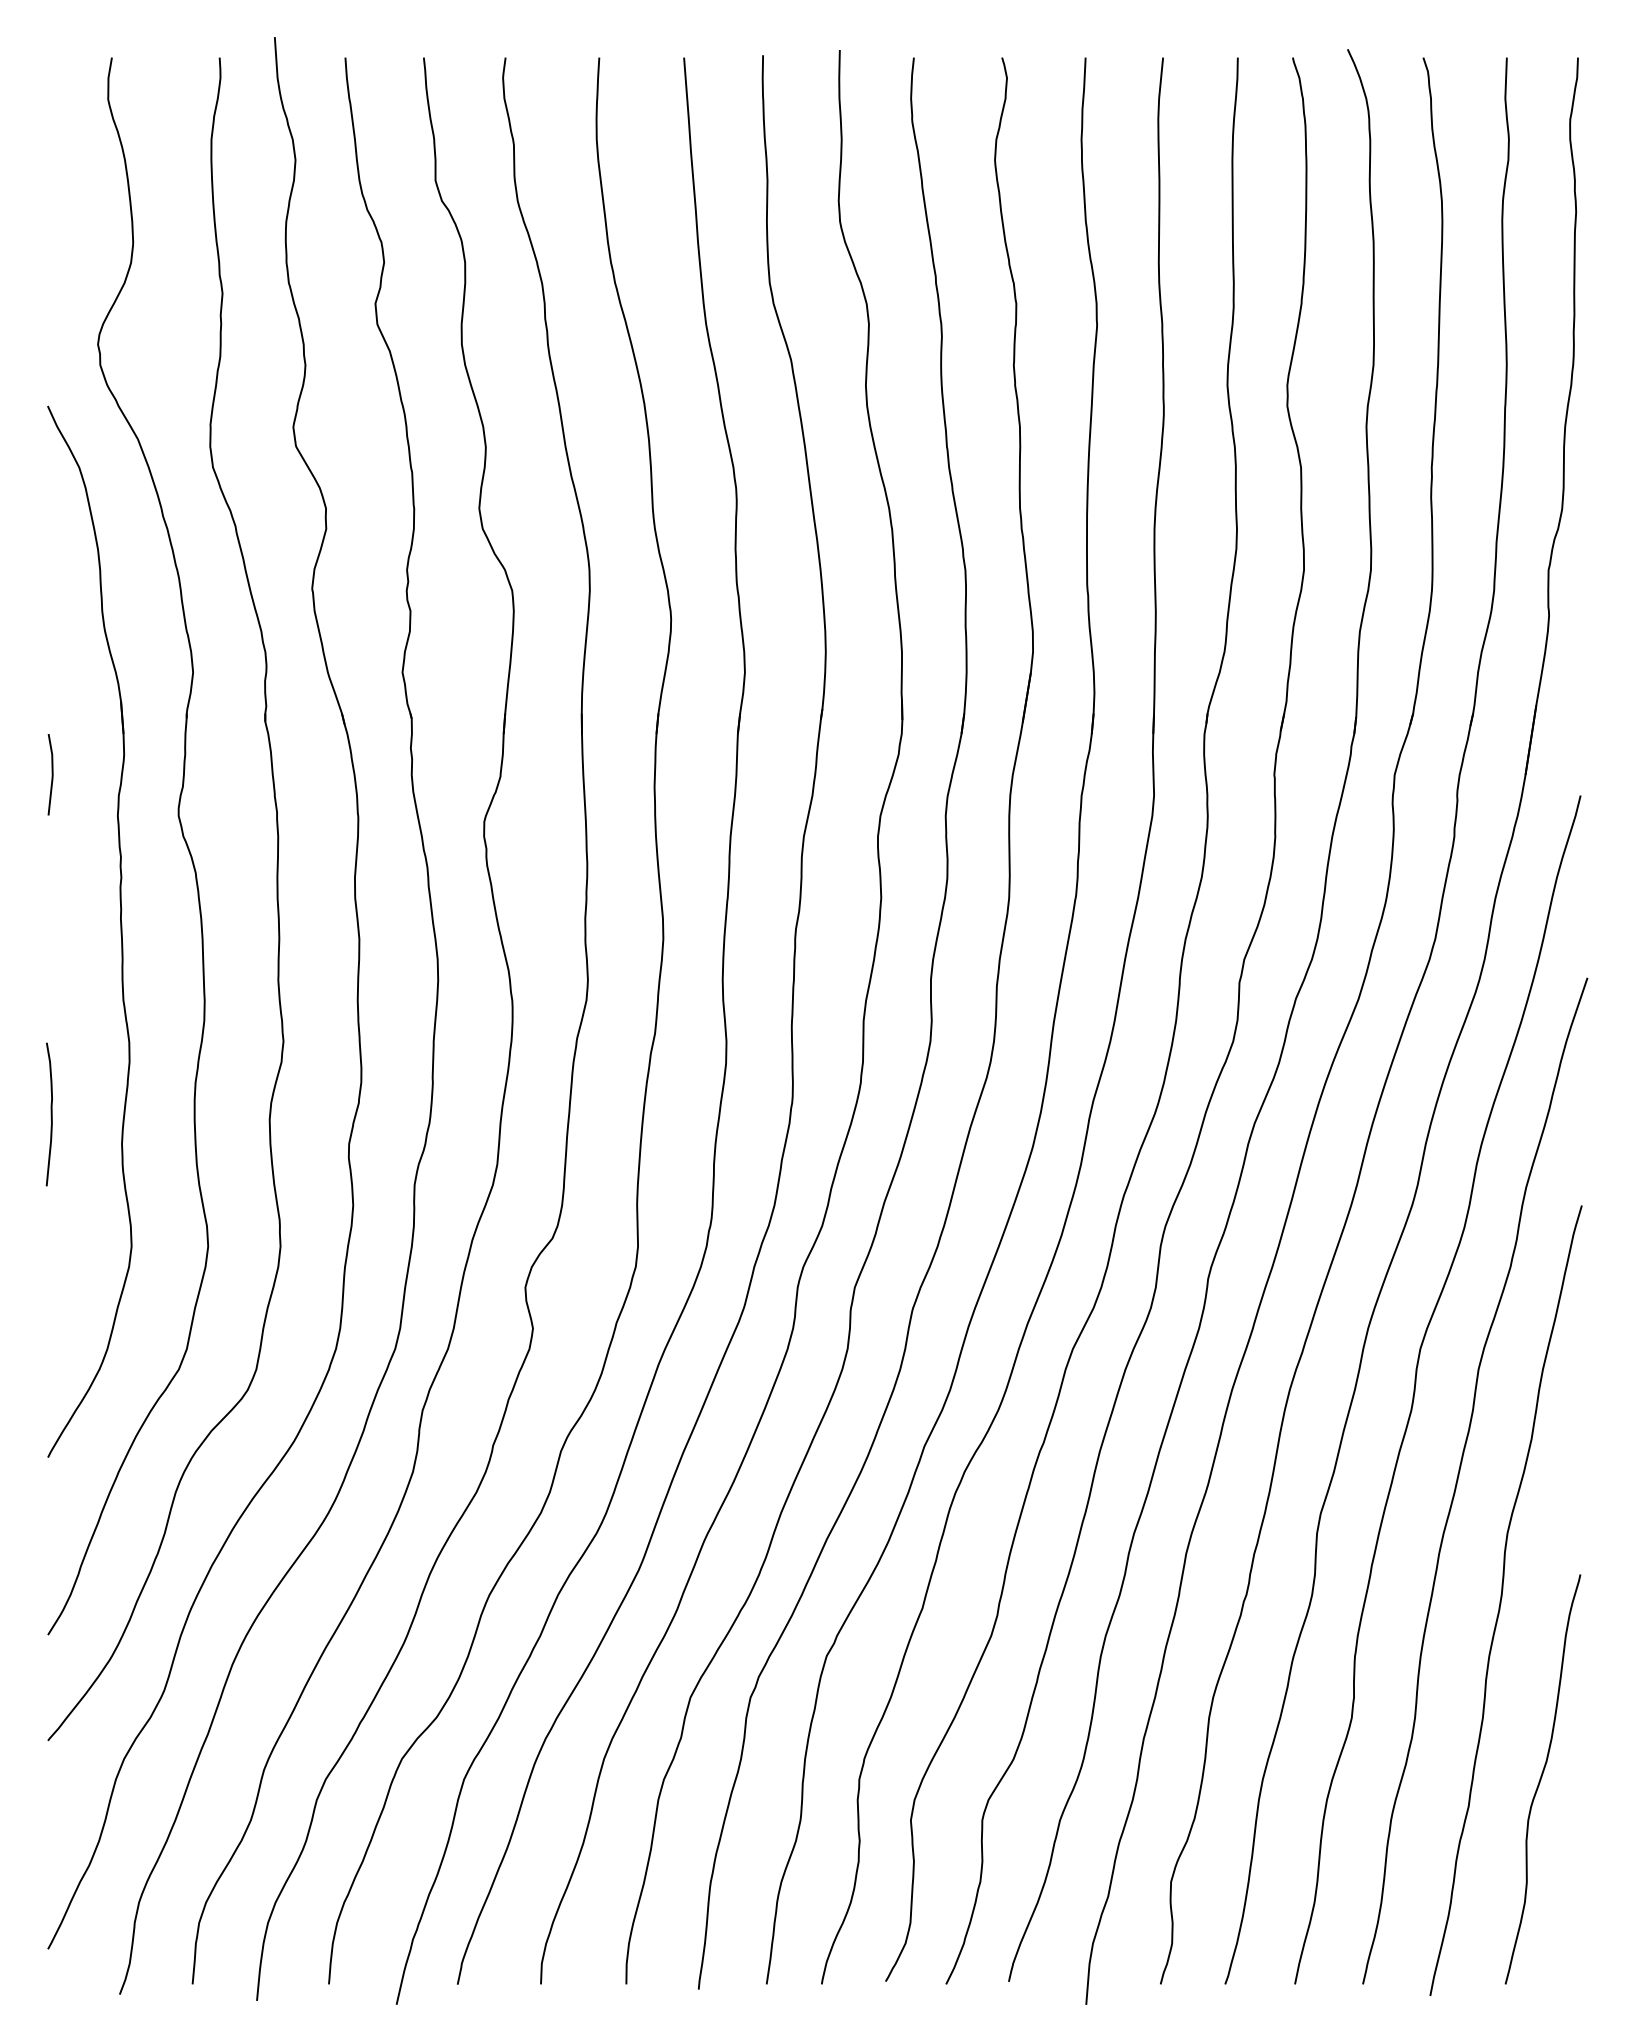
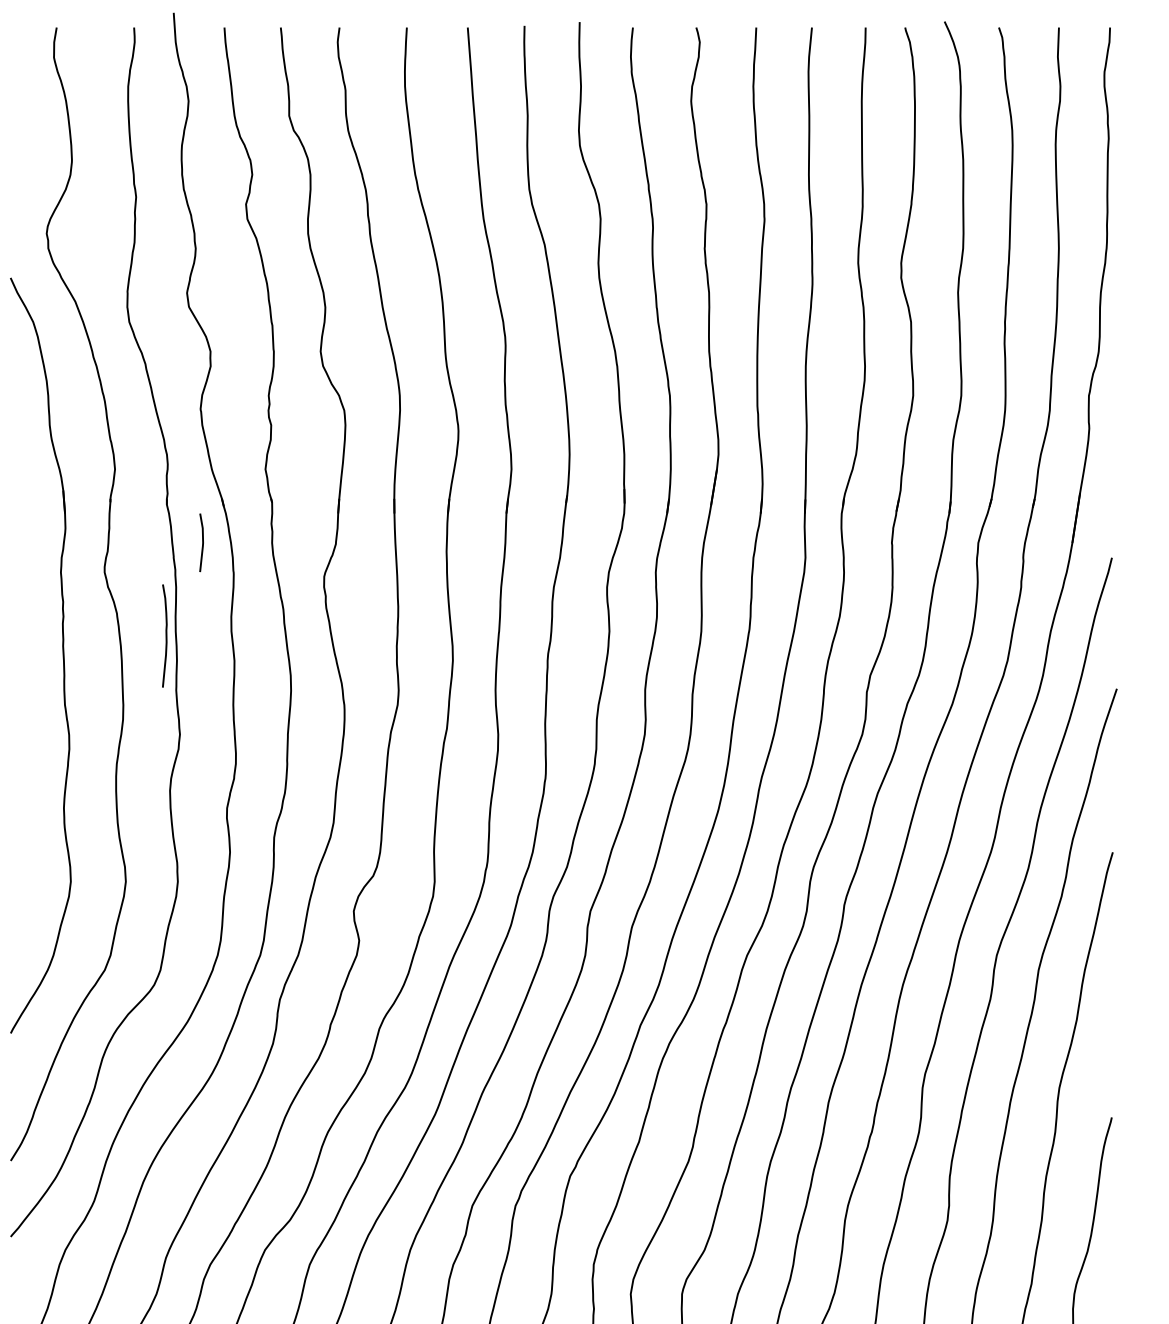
line: (51, 774) -> (202, 542), moved
curve: (50, 1114) -> (165, 636), moved

